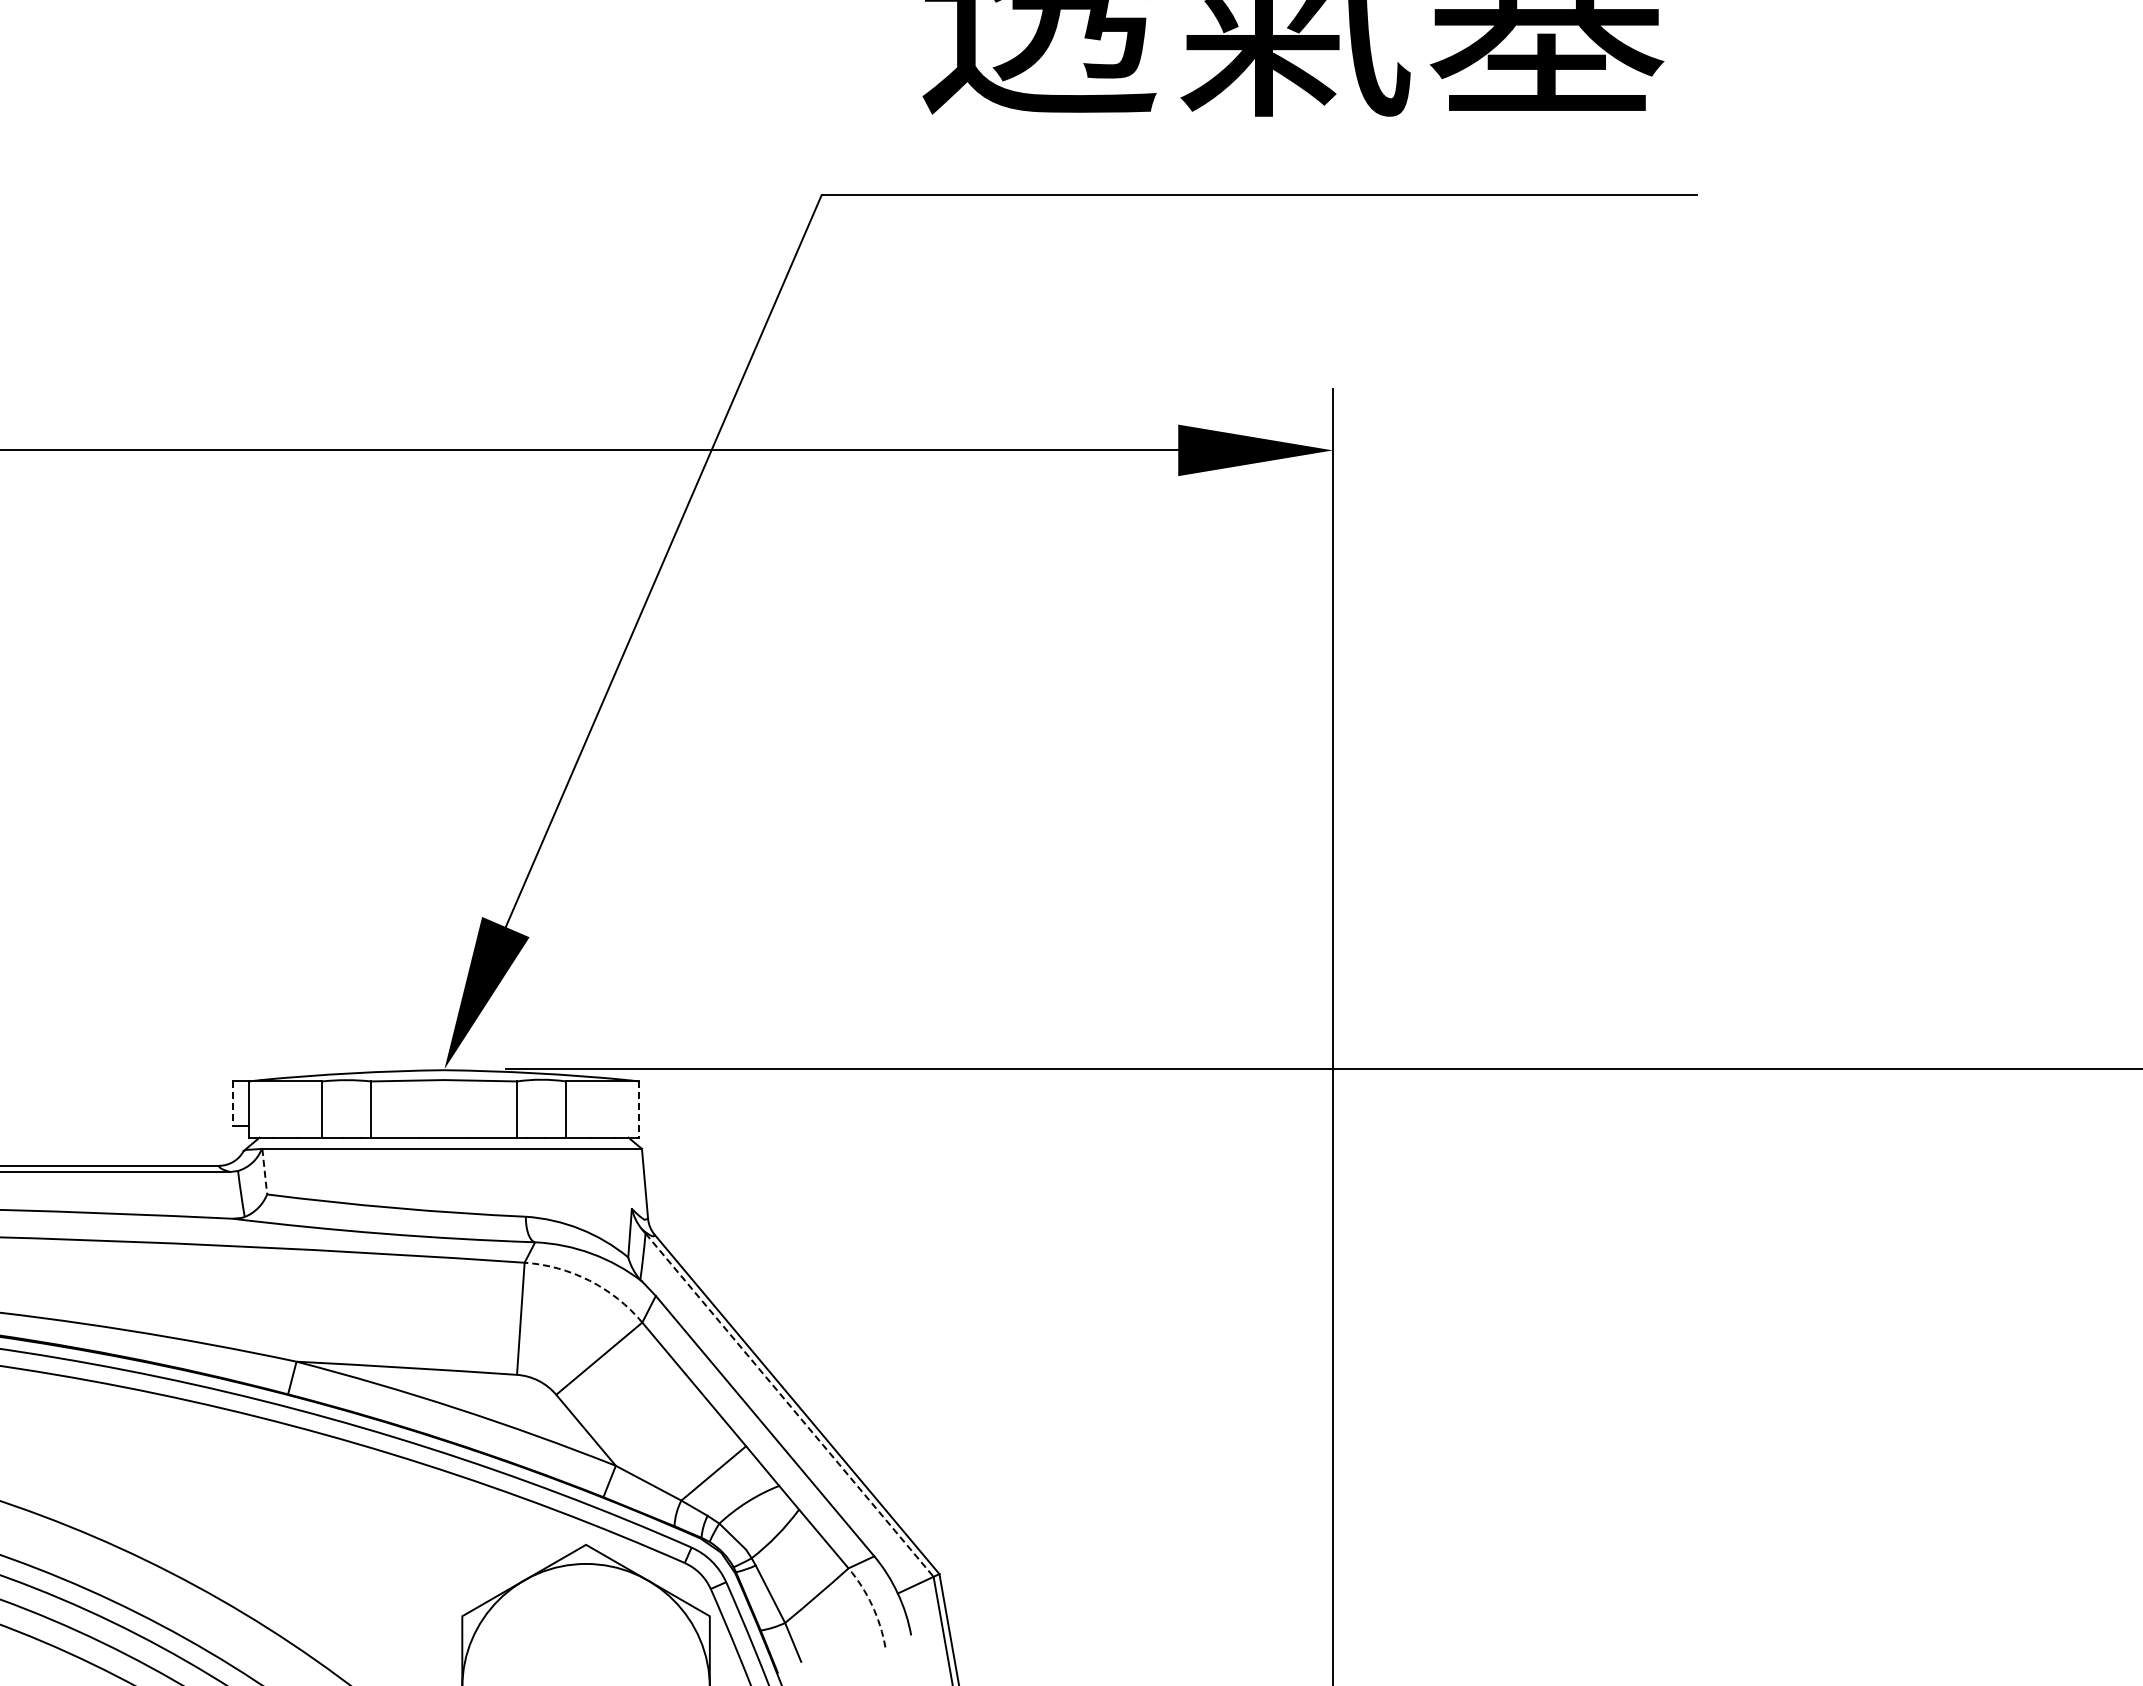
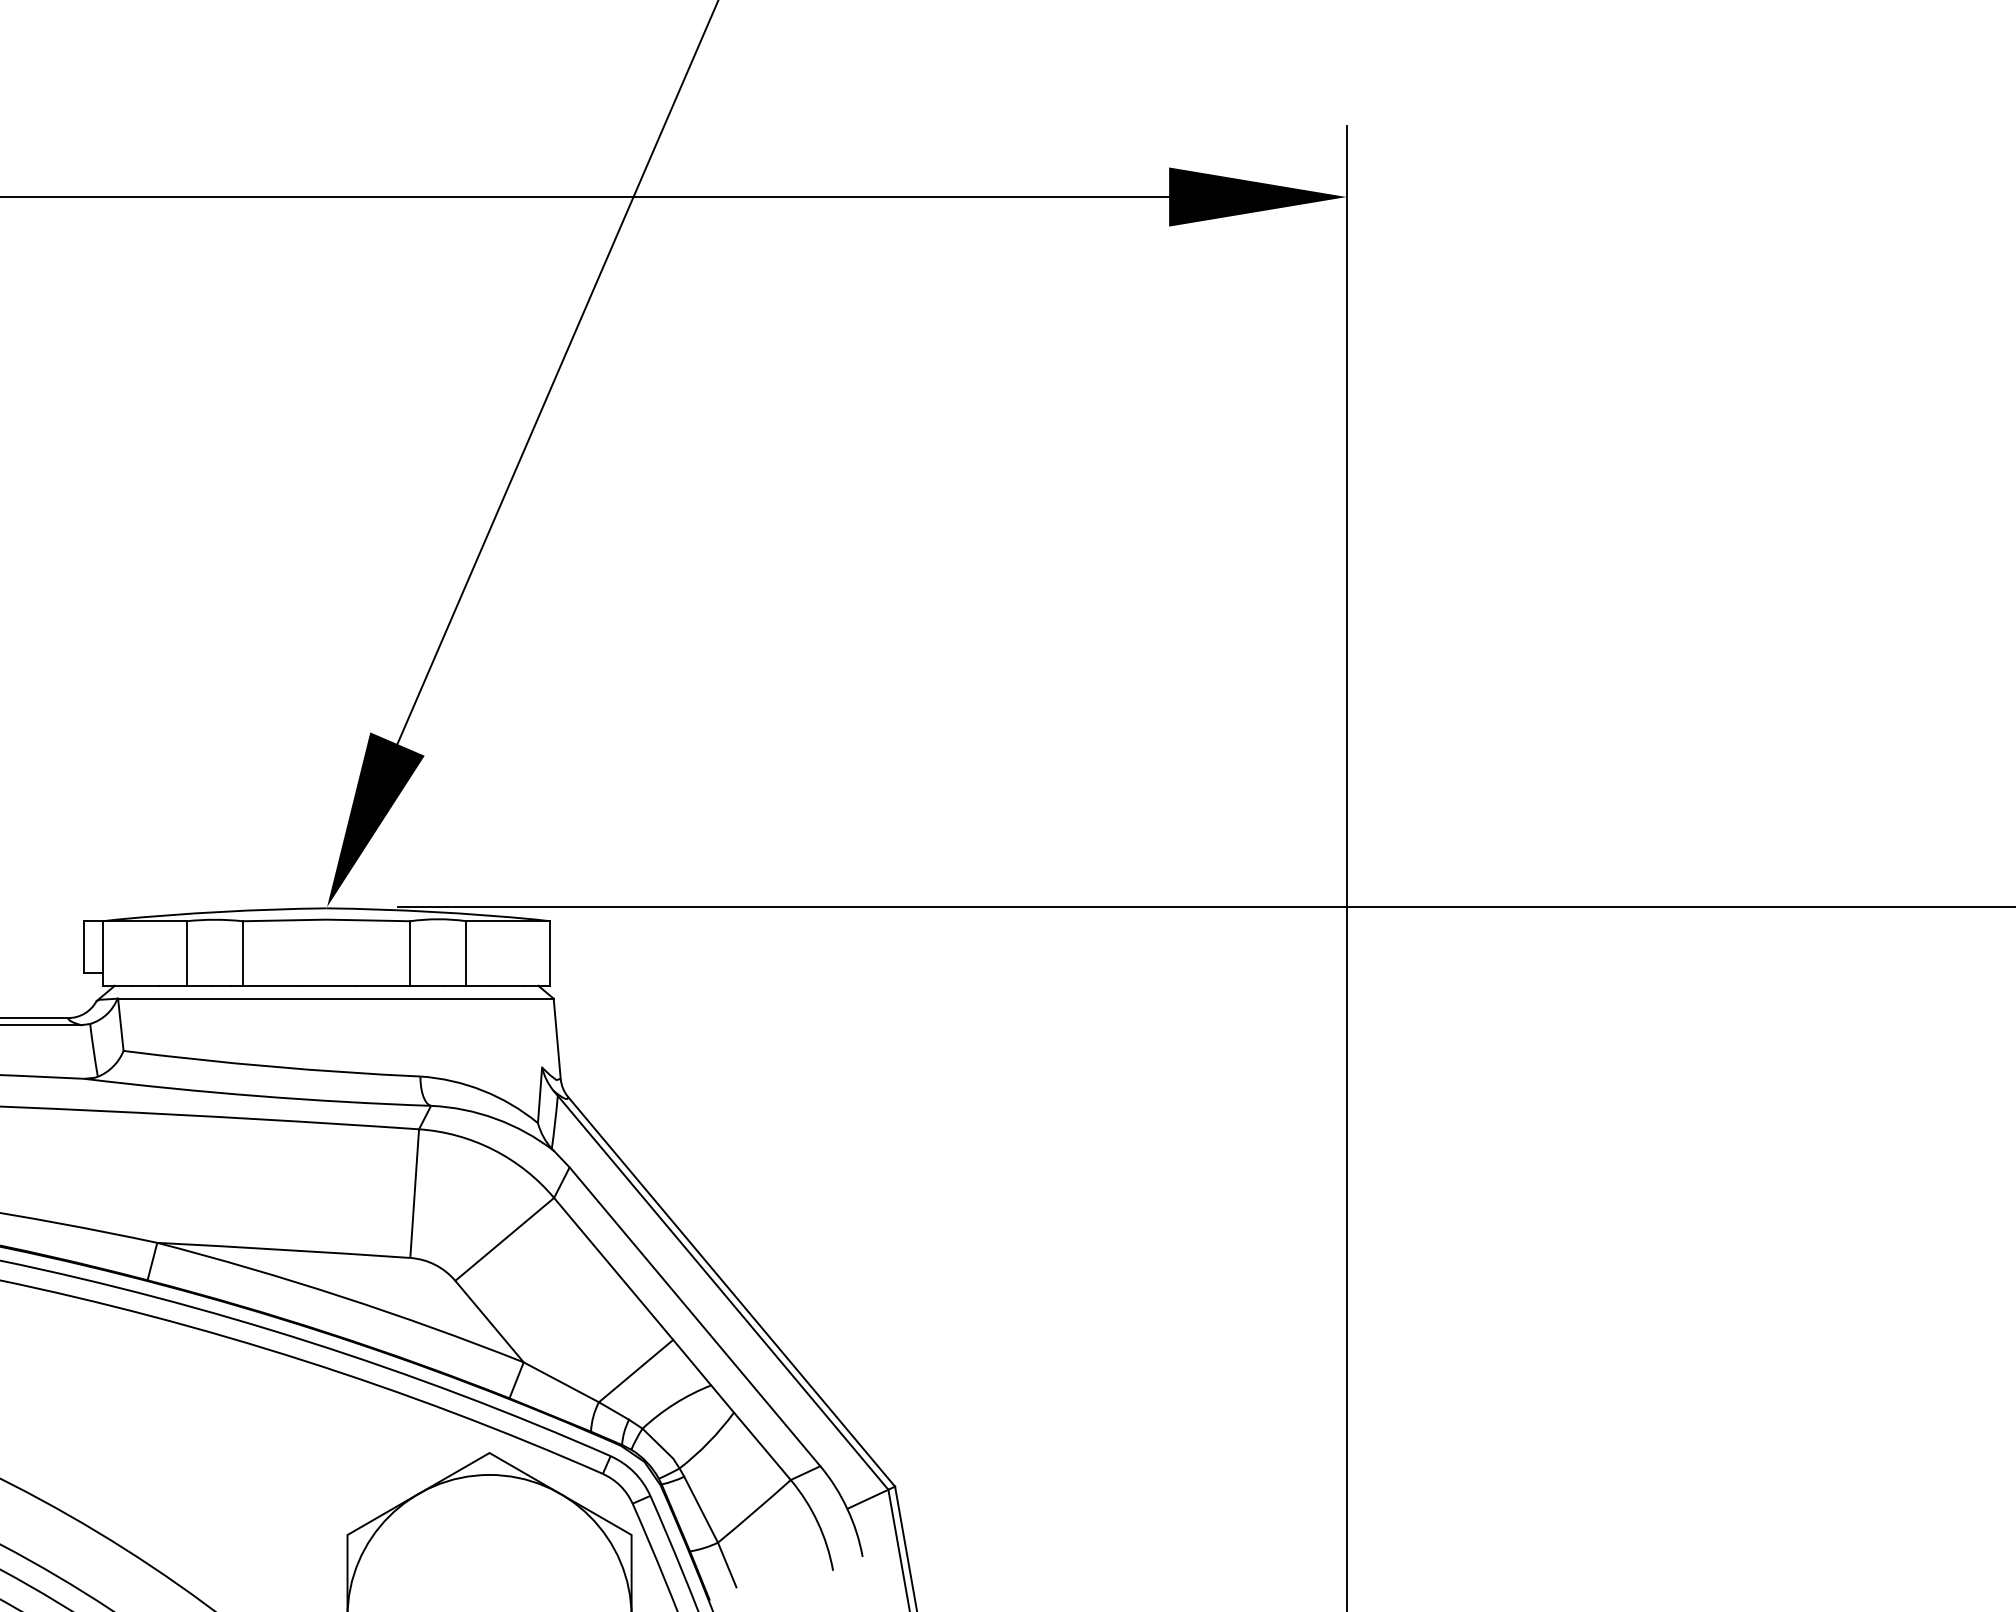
line: (232, 1103) -> (83, 946), dashed -> solid
line: (638, 1110) -> (549, 954), dashed -> solid
line: (264, 1171) -> (120, 1024), dashed -> solid
arc: (589, 1280) -> (493, 1149), dashed -> solid
line: (789, 1405) -> (723, 1293), dashed -> solid
arc: (872, 1605) -> (818, 1522), dashed -> solid

